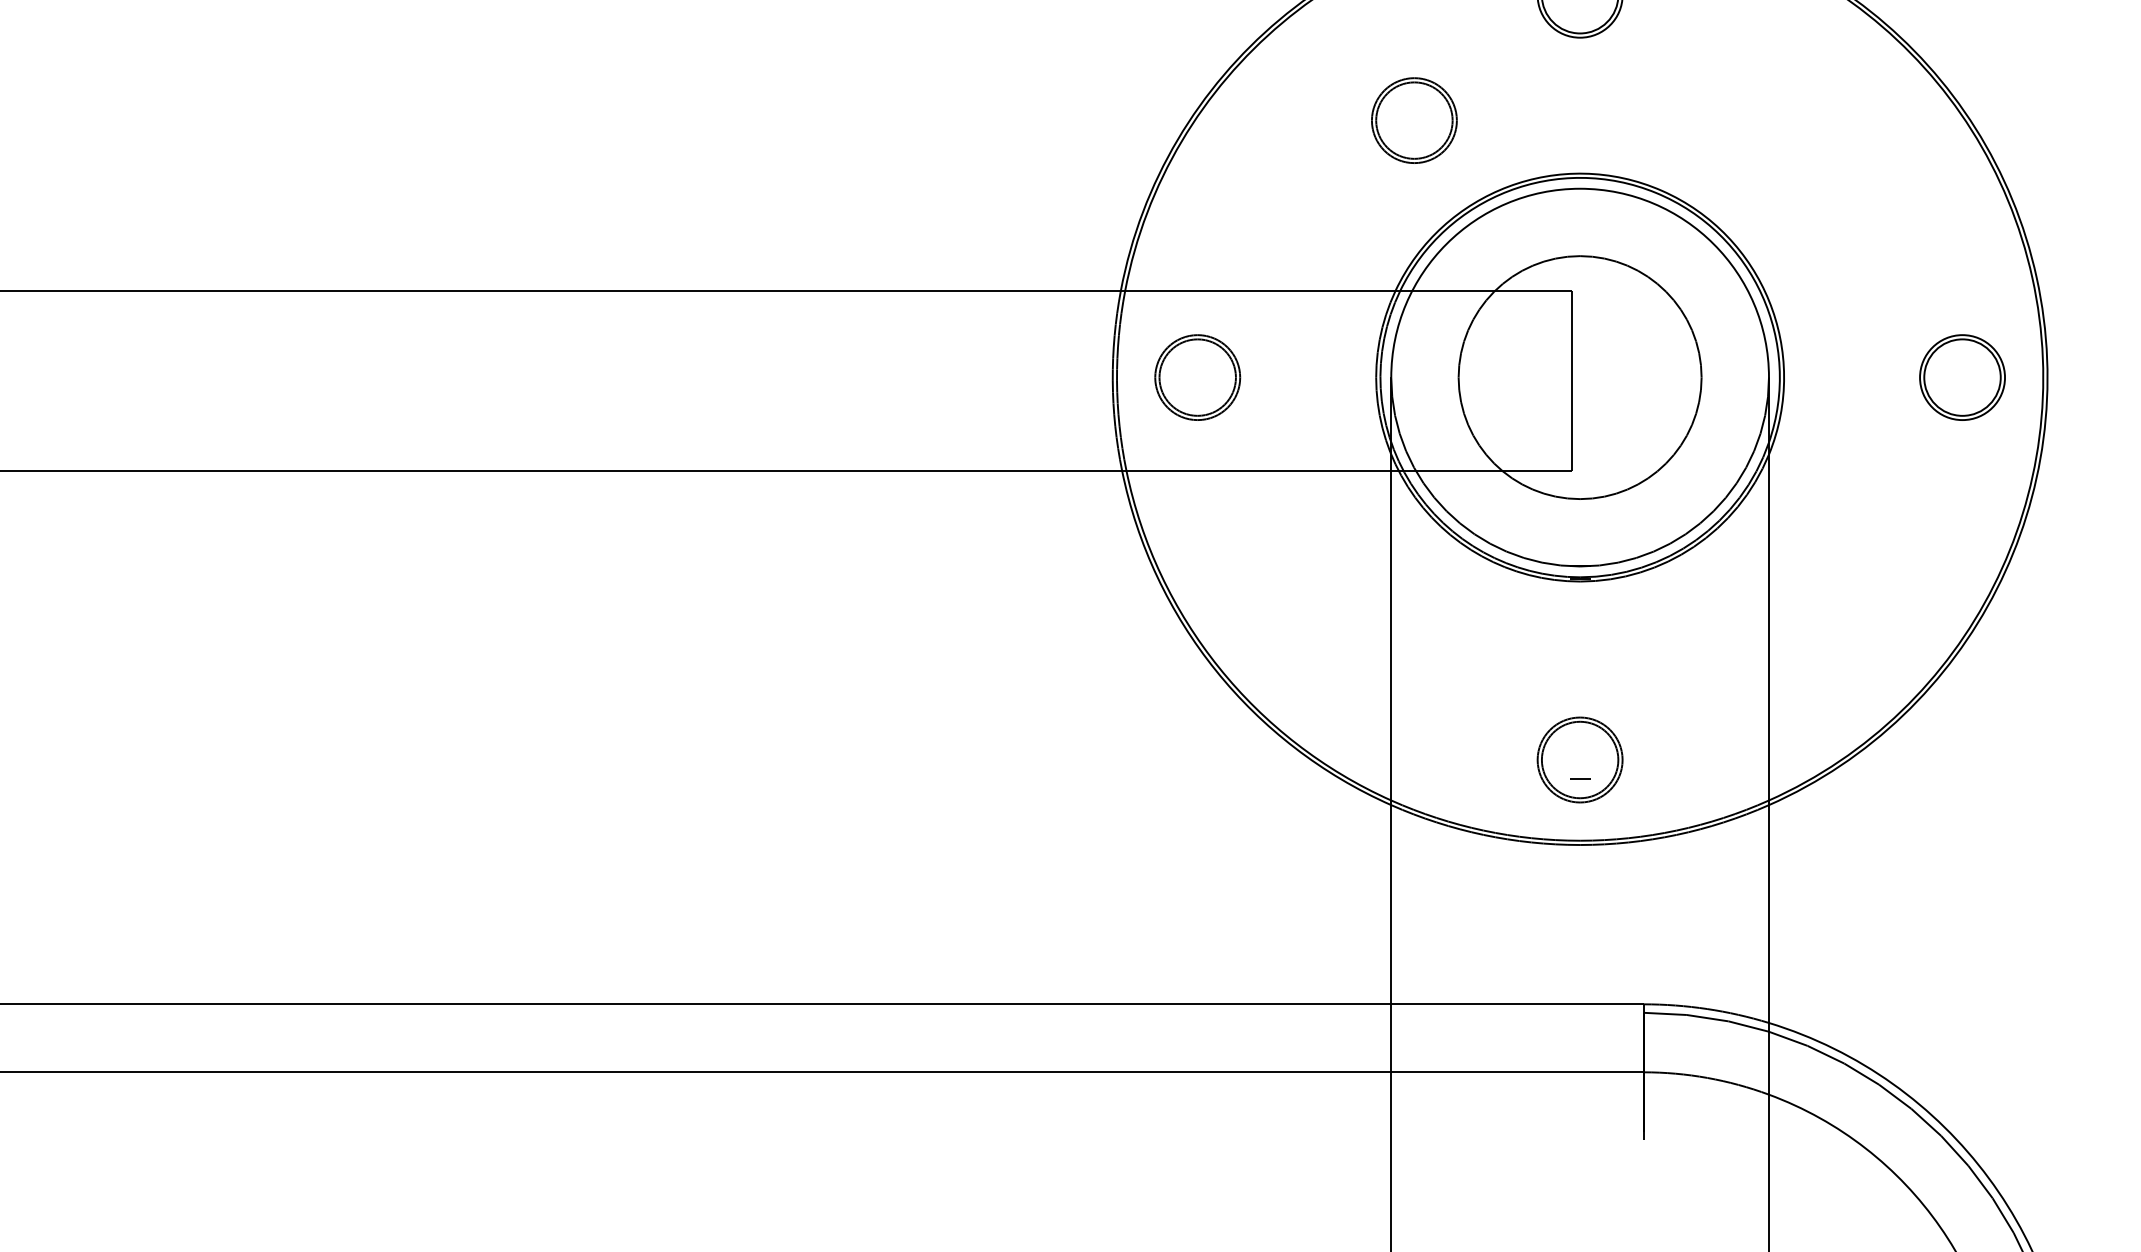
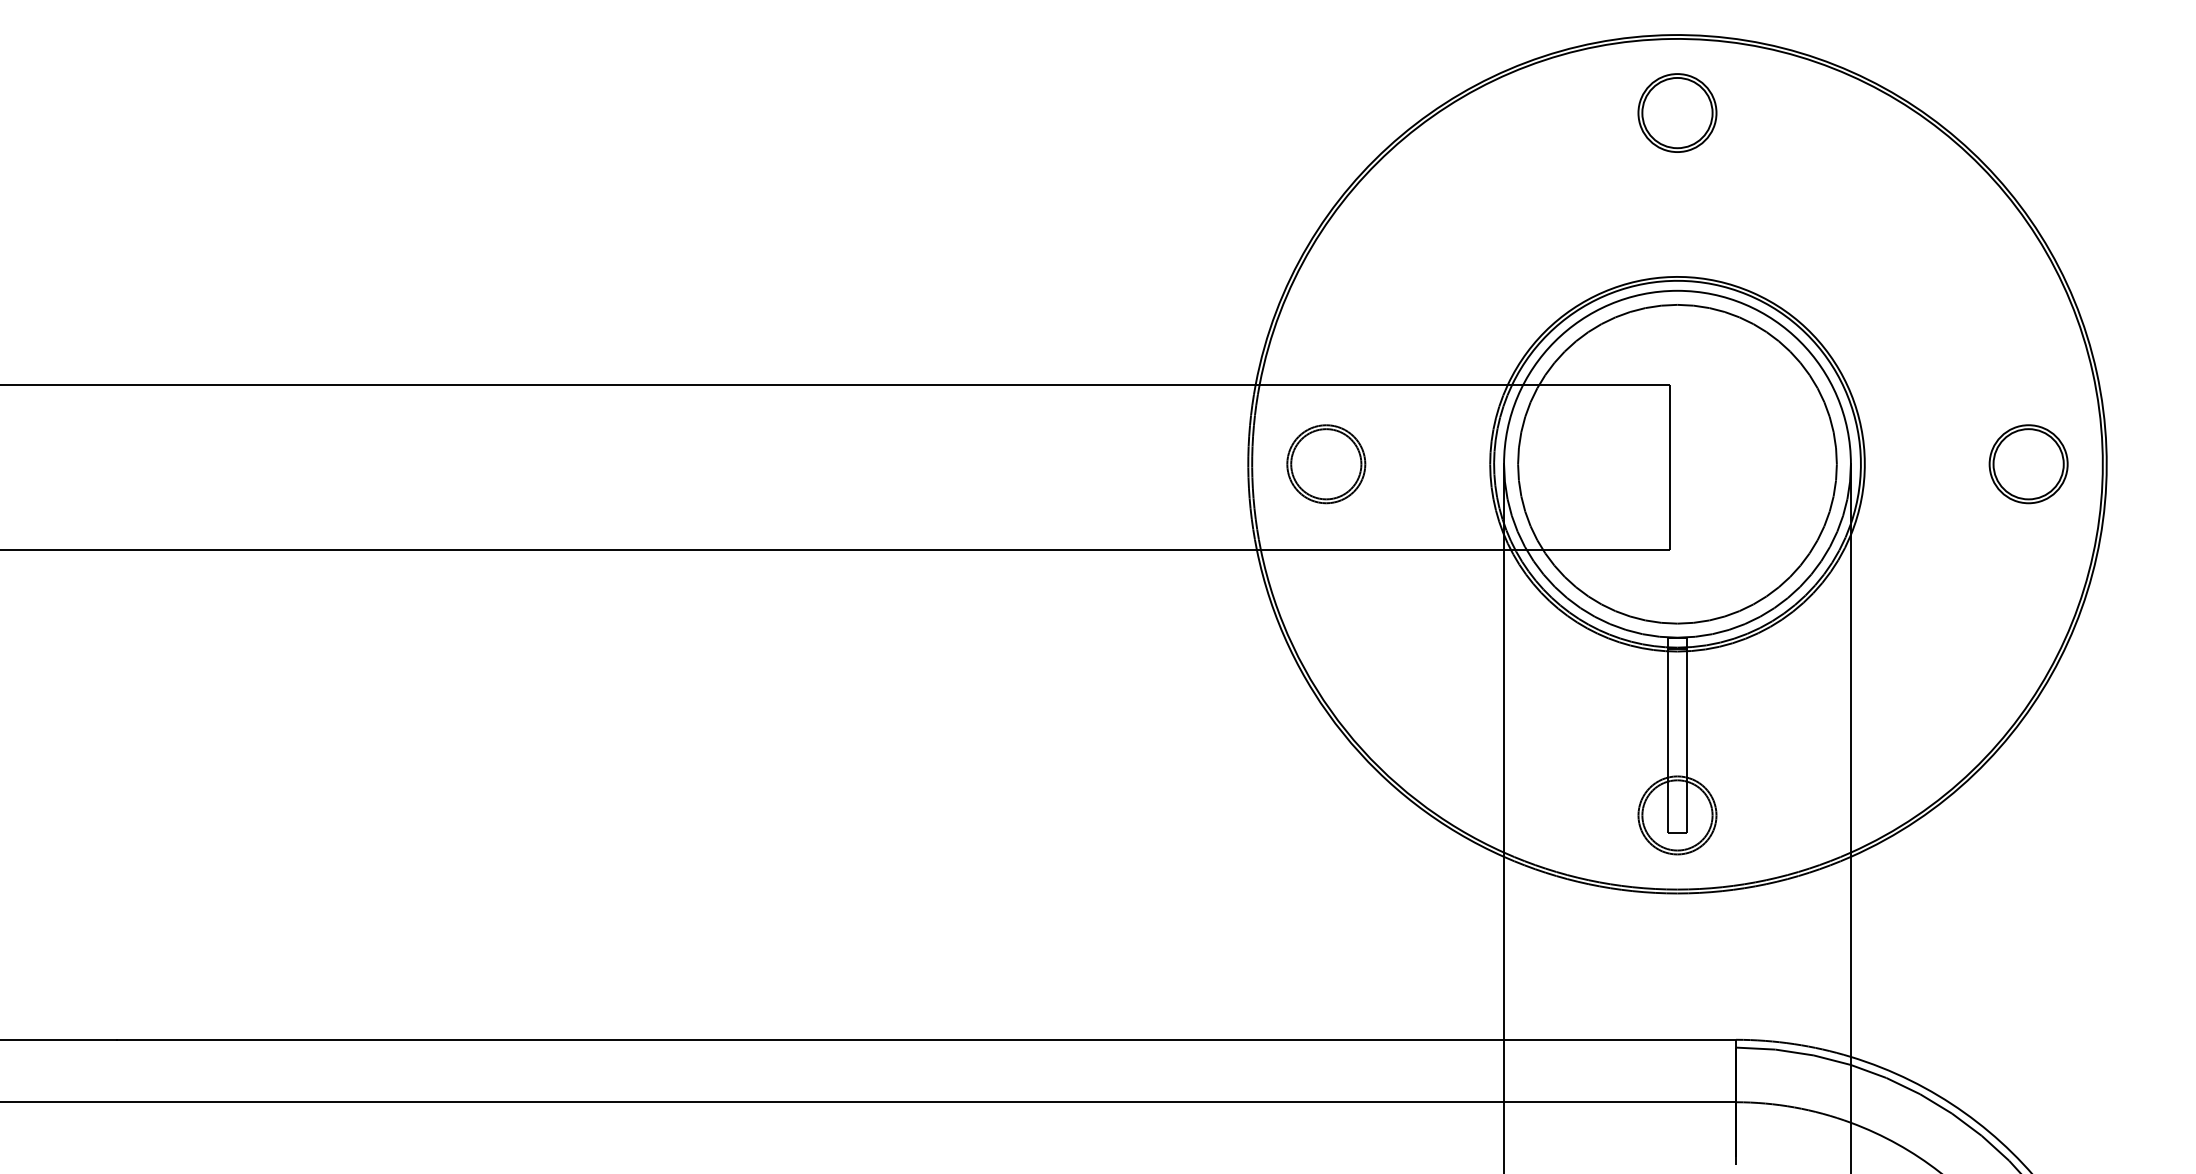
part: (1414, 120) -> (1525, 228), removed
circle: (1580, 376) -> (1677, 463), size x1.43
line: (1569, 671) -> (1667, 734), added
line: (1591, 671) -> (1687, 734), added

